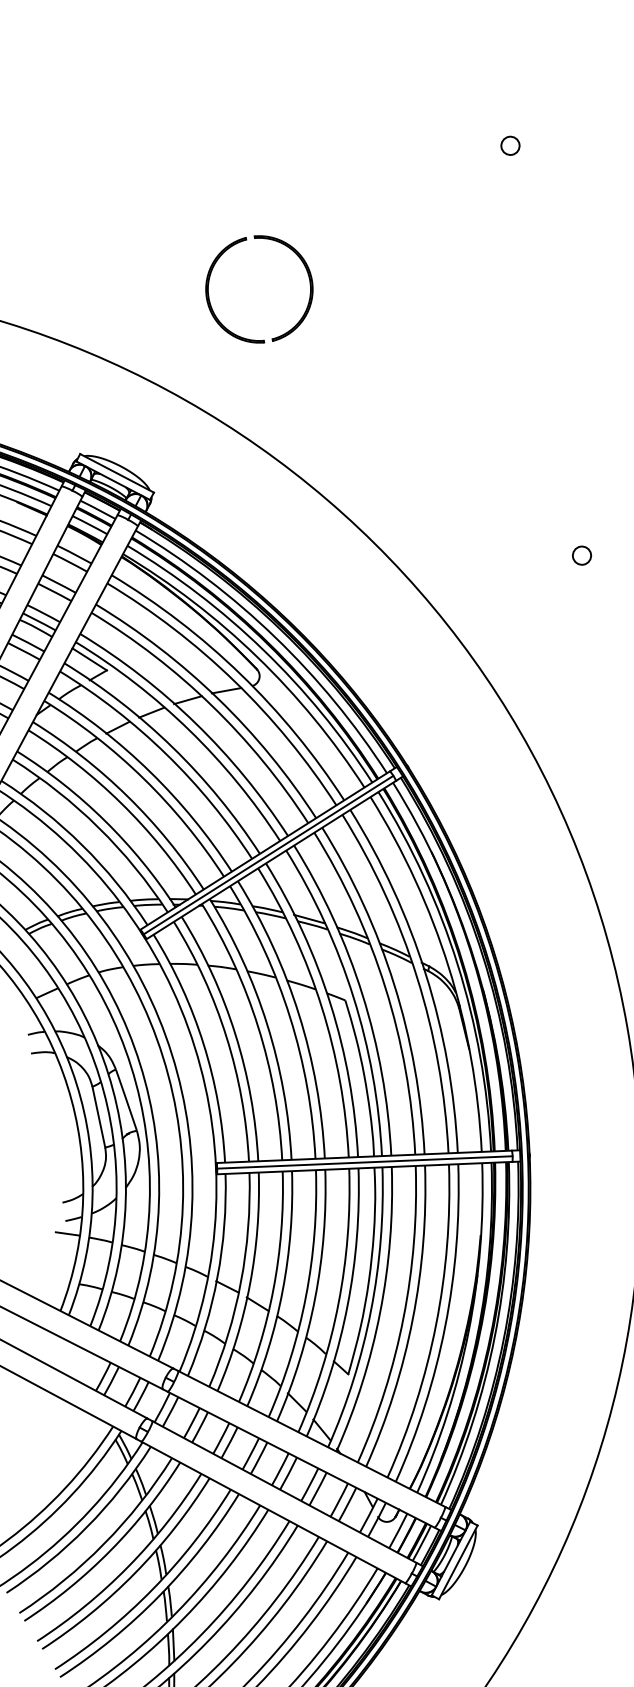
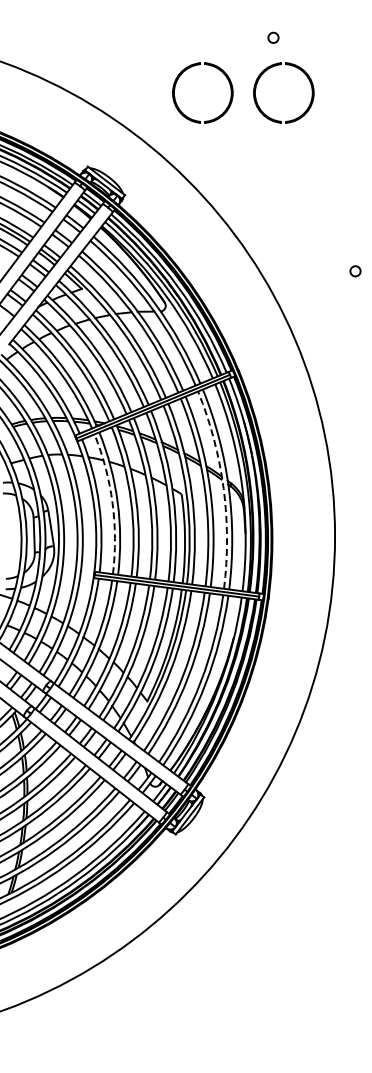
circle: (510, 145) -> (273, 37), moved
part: (380, 220) -> (276, 66), added
arc: (416, 977) -> (223, 488), solid -> dashed
arc: (226, 1037) -> (112, 503), solid -> dashed

